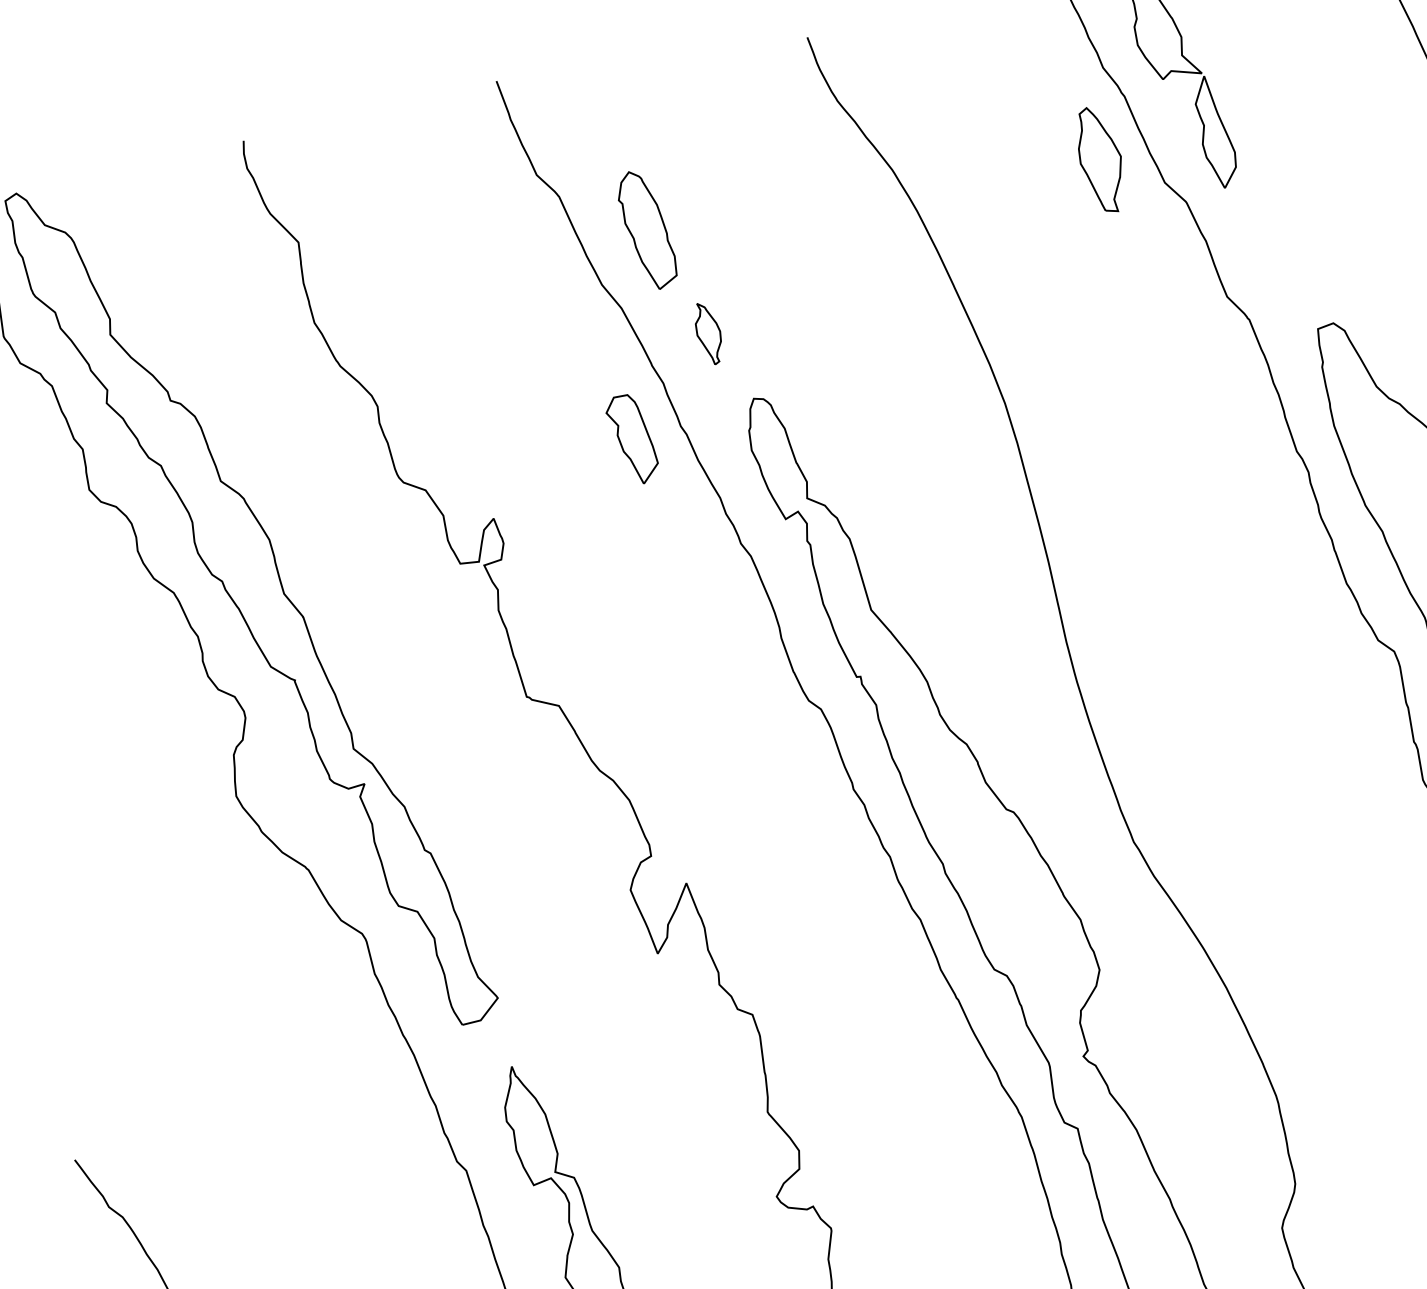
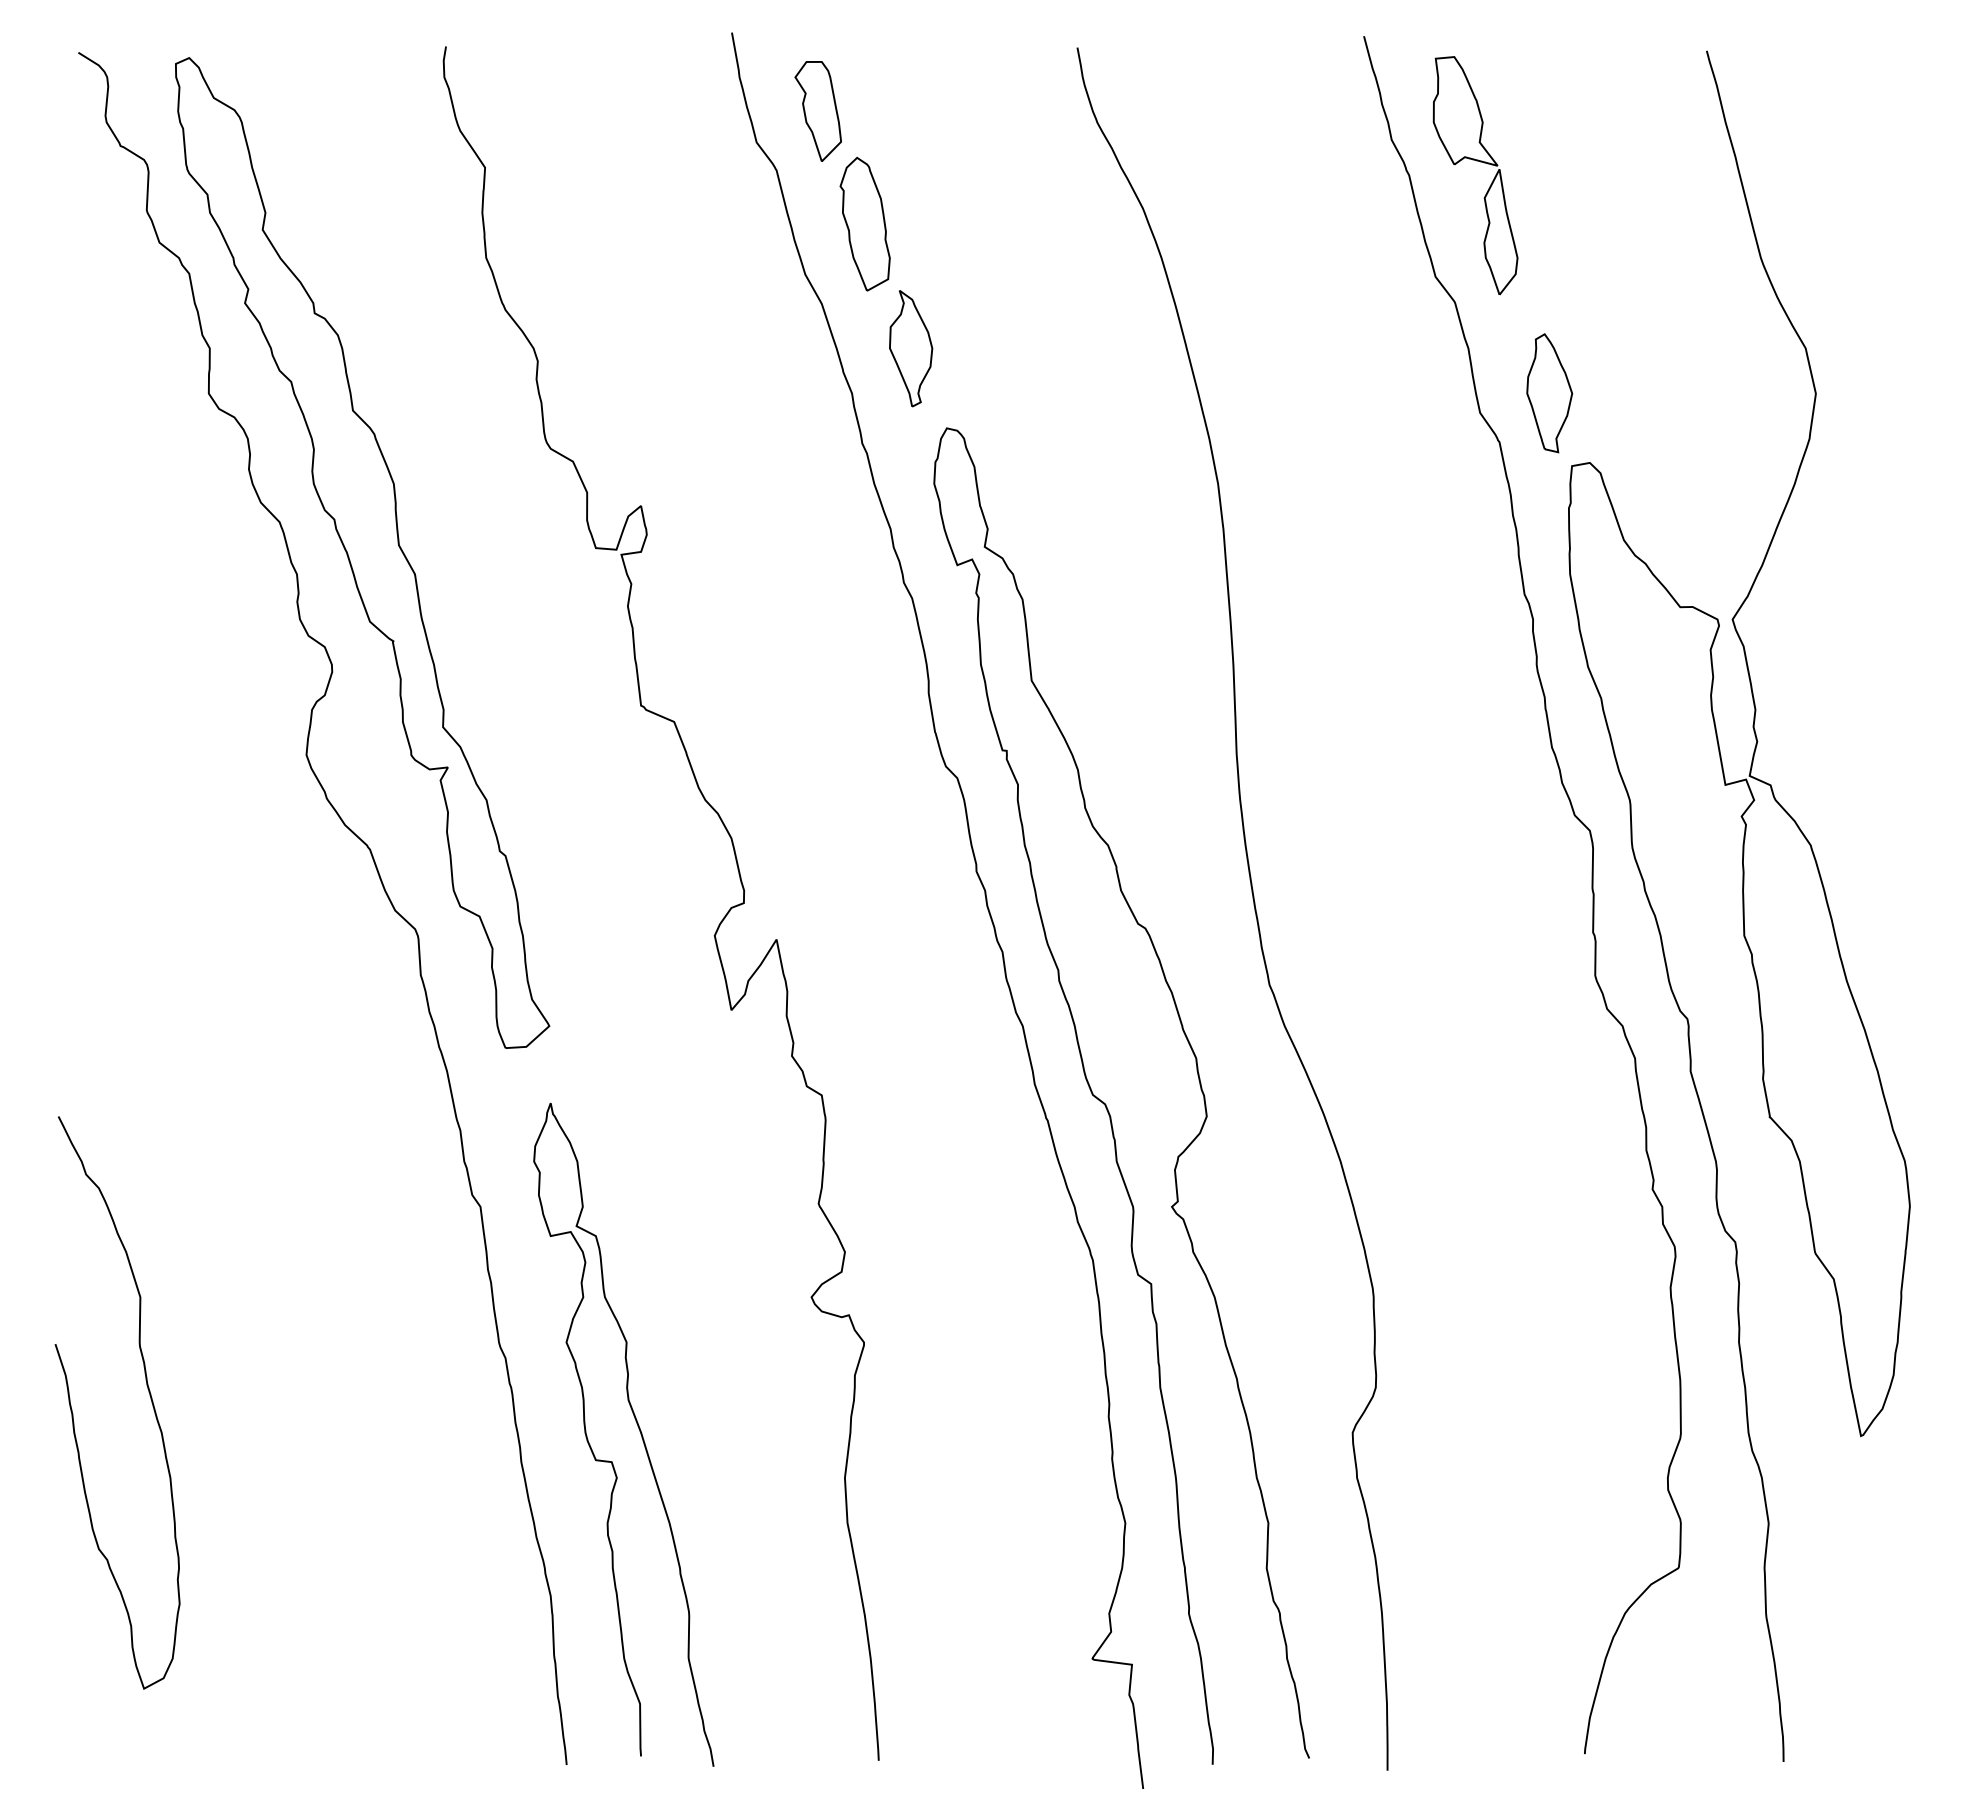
part: (1100, 160) -> (1549, 393), moved
part: (709, 333) -> (911, 348), size x1.67
part: (631, 439) -> (817, 111), moved

